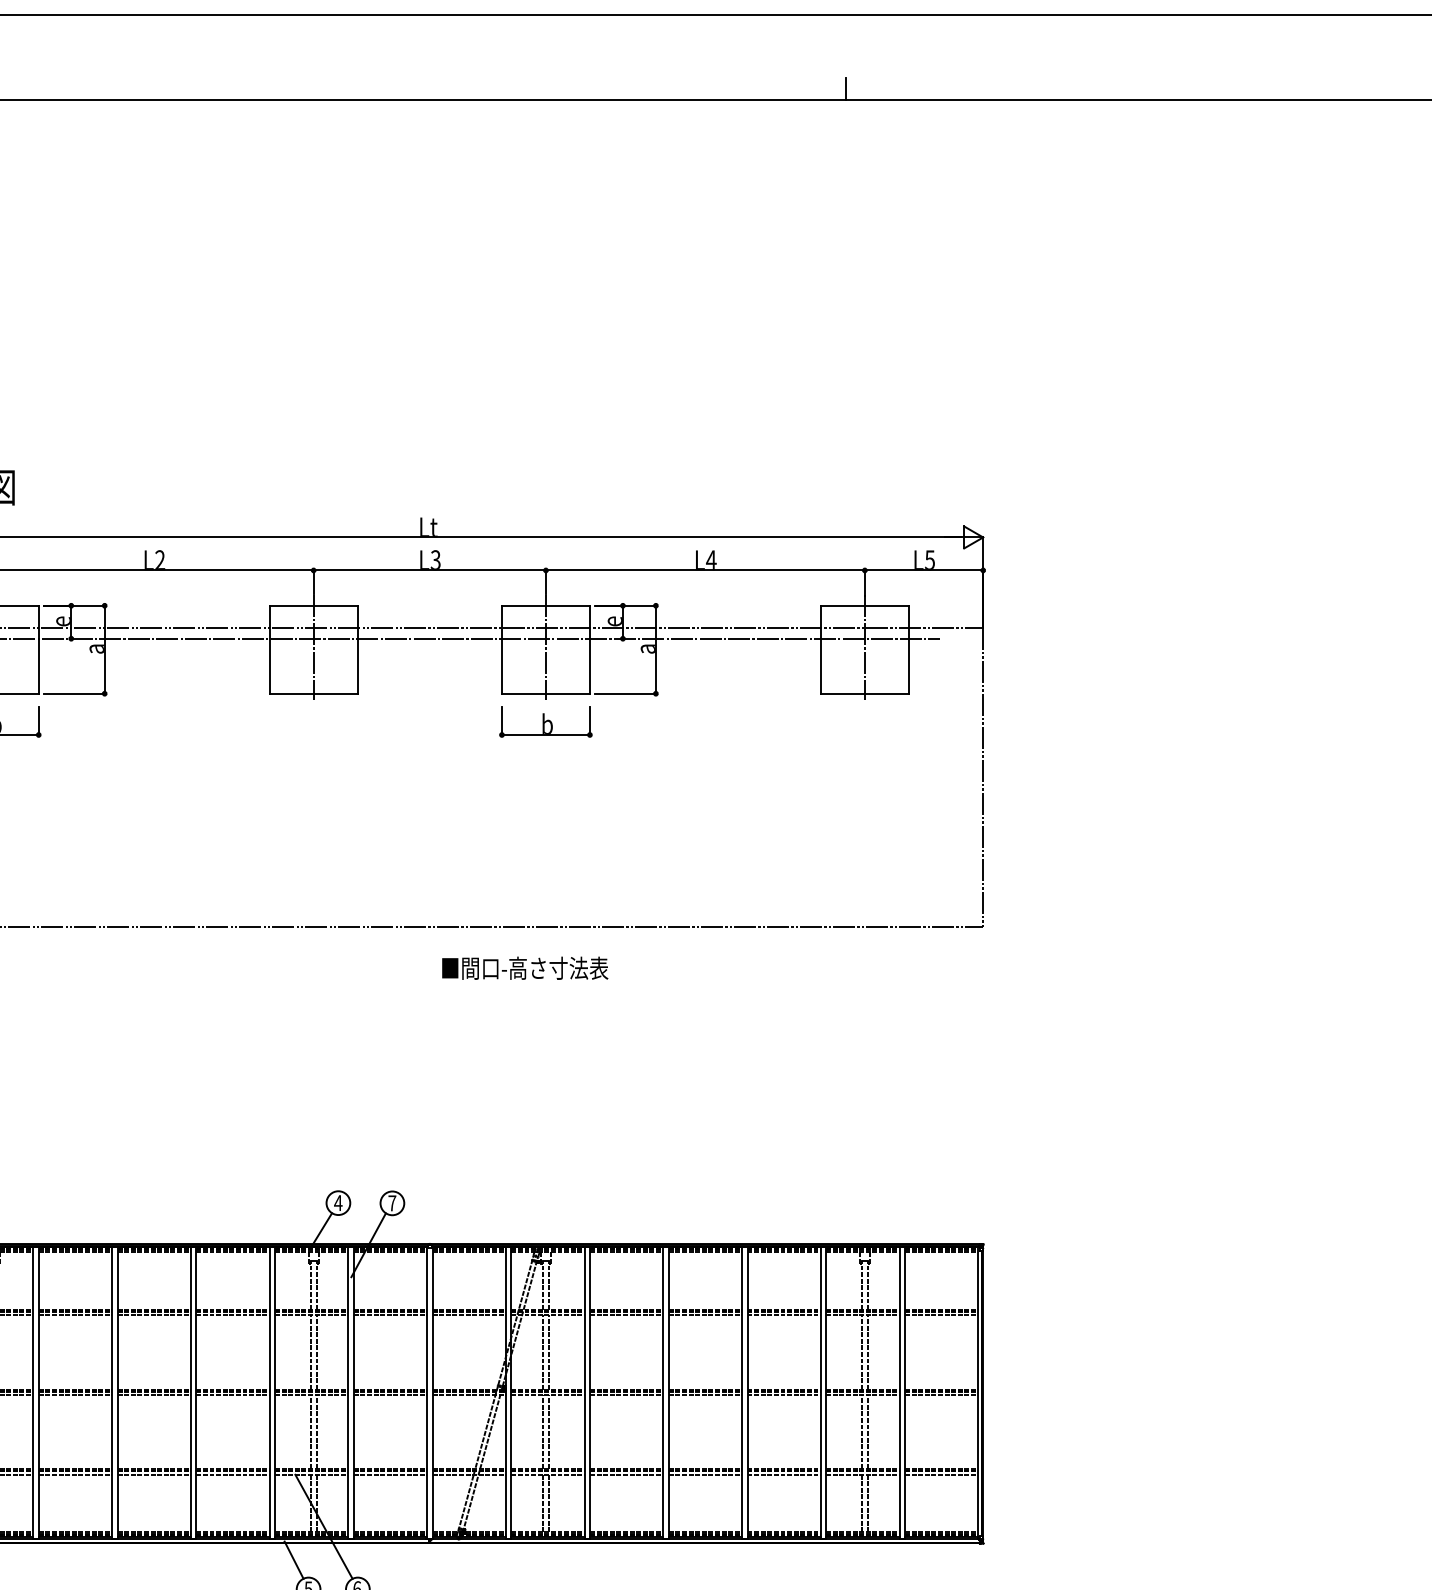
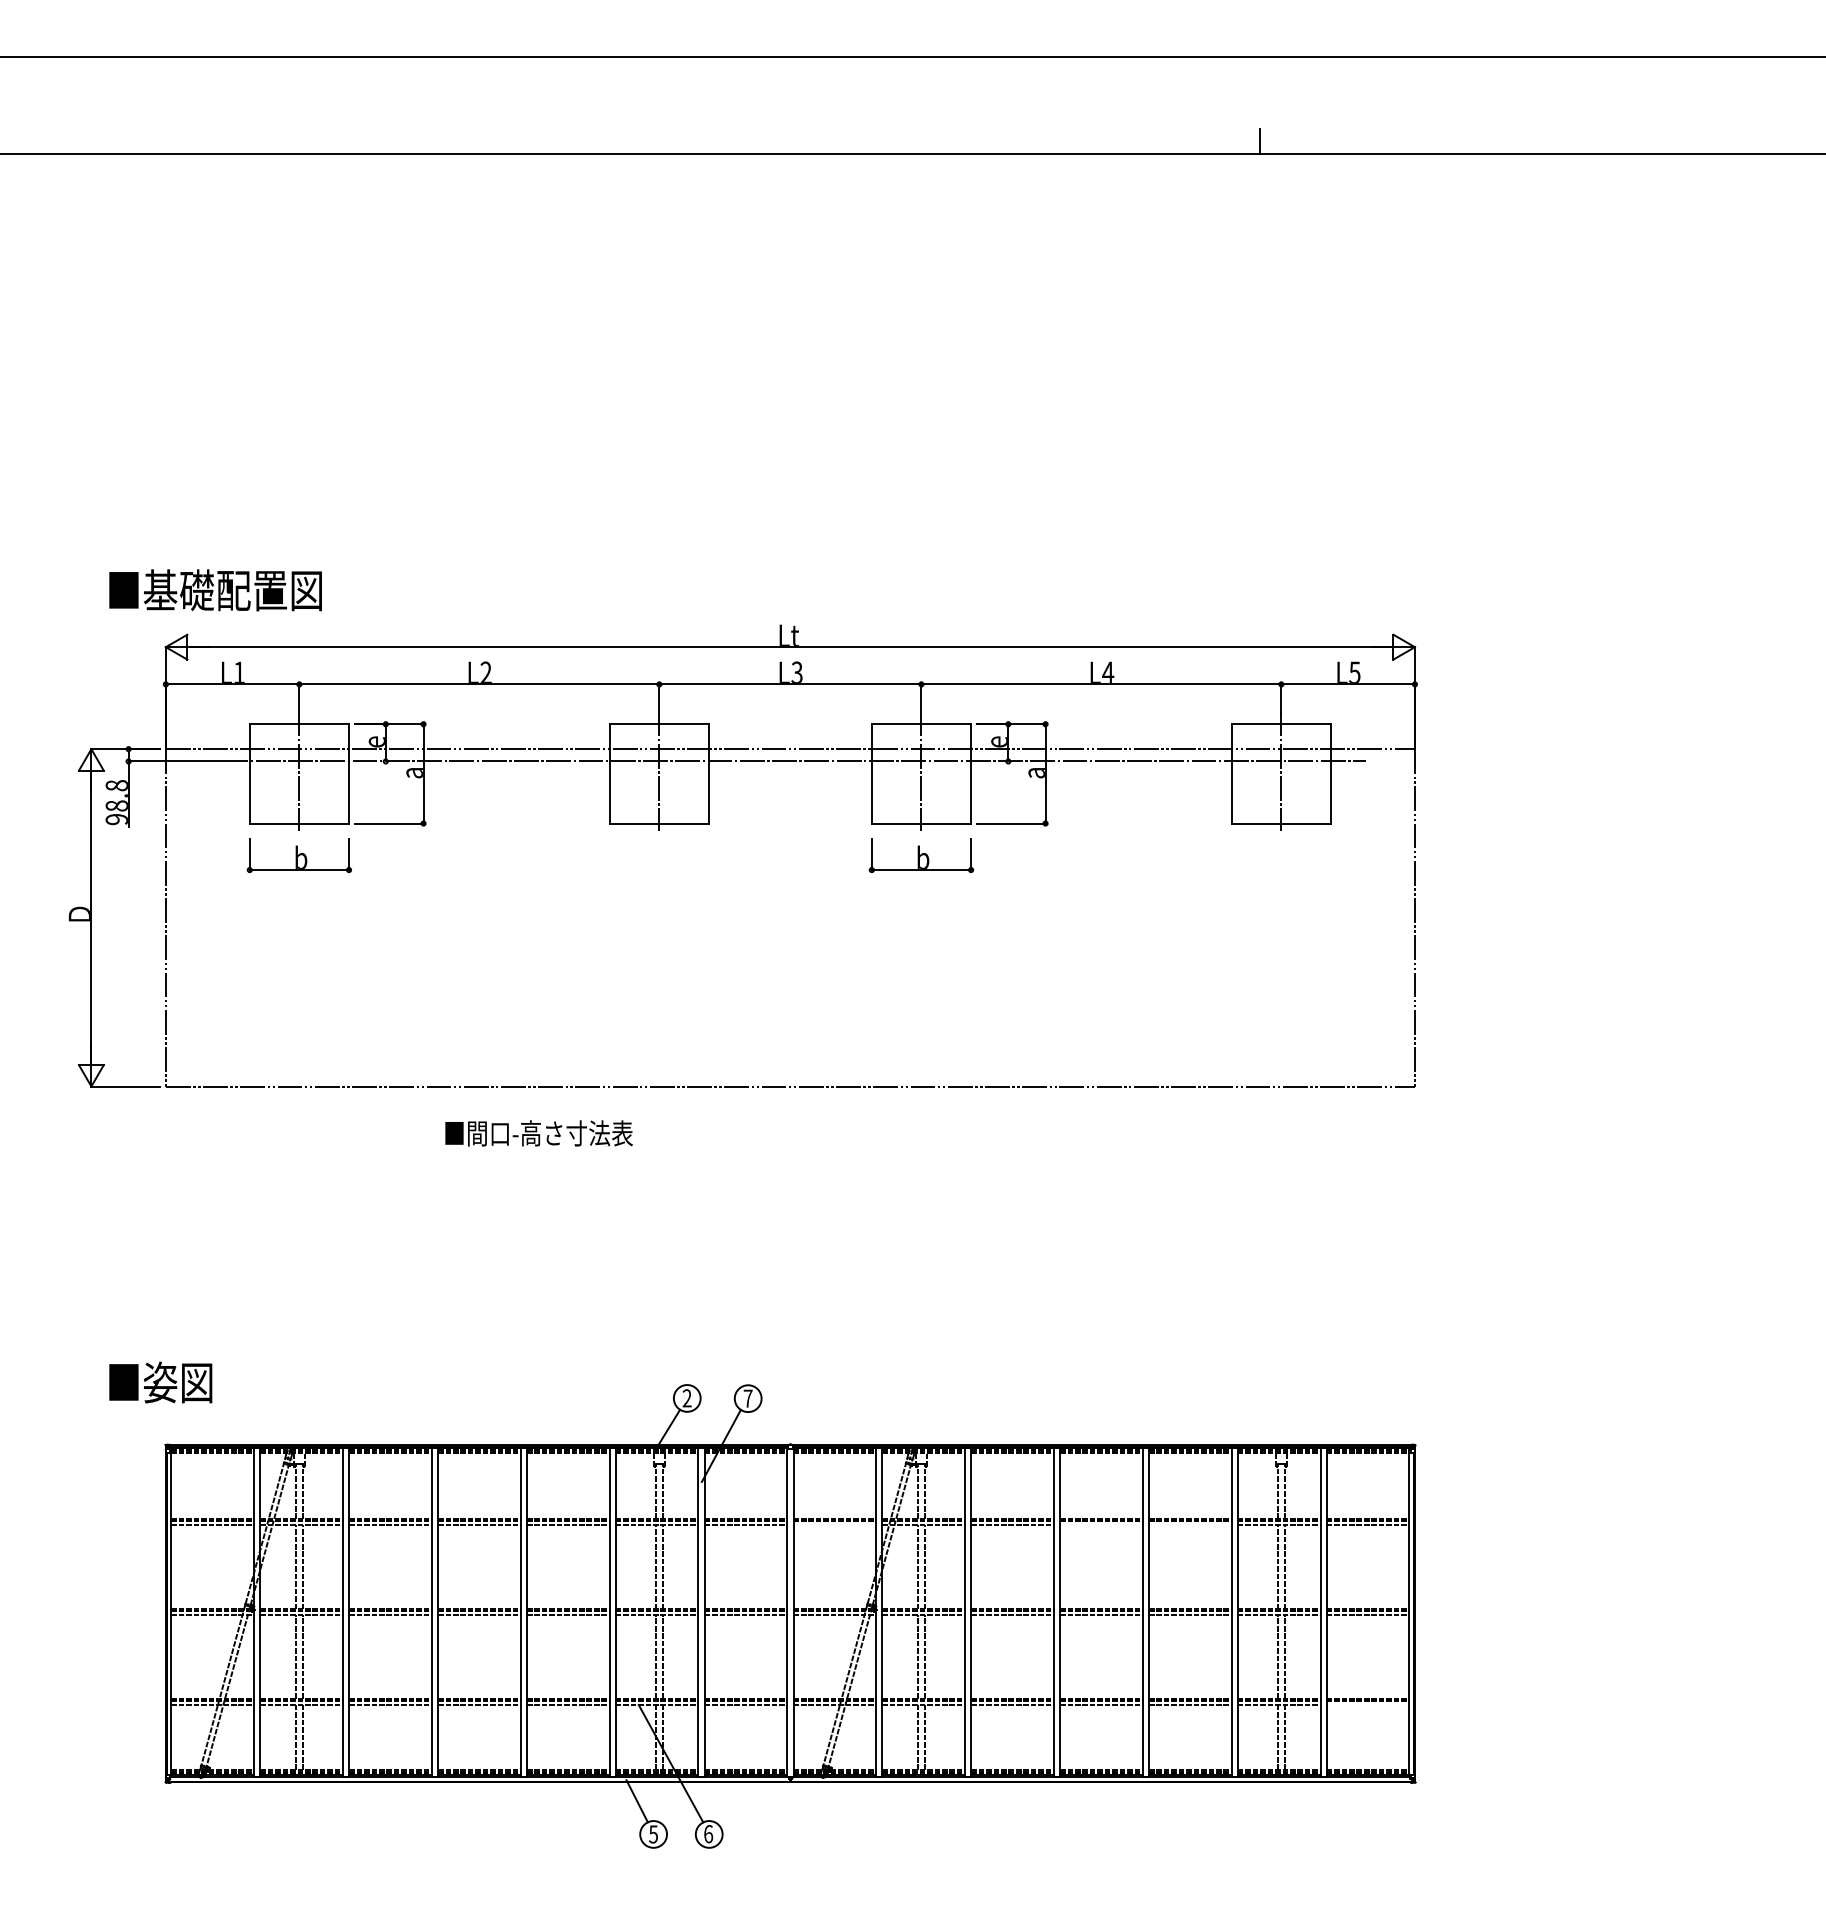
text: (524, 968) -> (538, 1133), moved
text: (337, 1203) -> (686, 1398), 4 -> 2
line: (468, 1314) -> (834, 1524), removed
line: (705, 1314) -> (1101, 1524), removed
line: (783, 1314) -> (1189, 1524), removed
line: (941, 1474) -> (1367, 1704), removed

